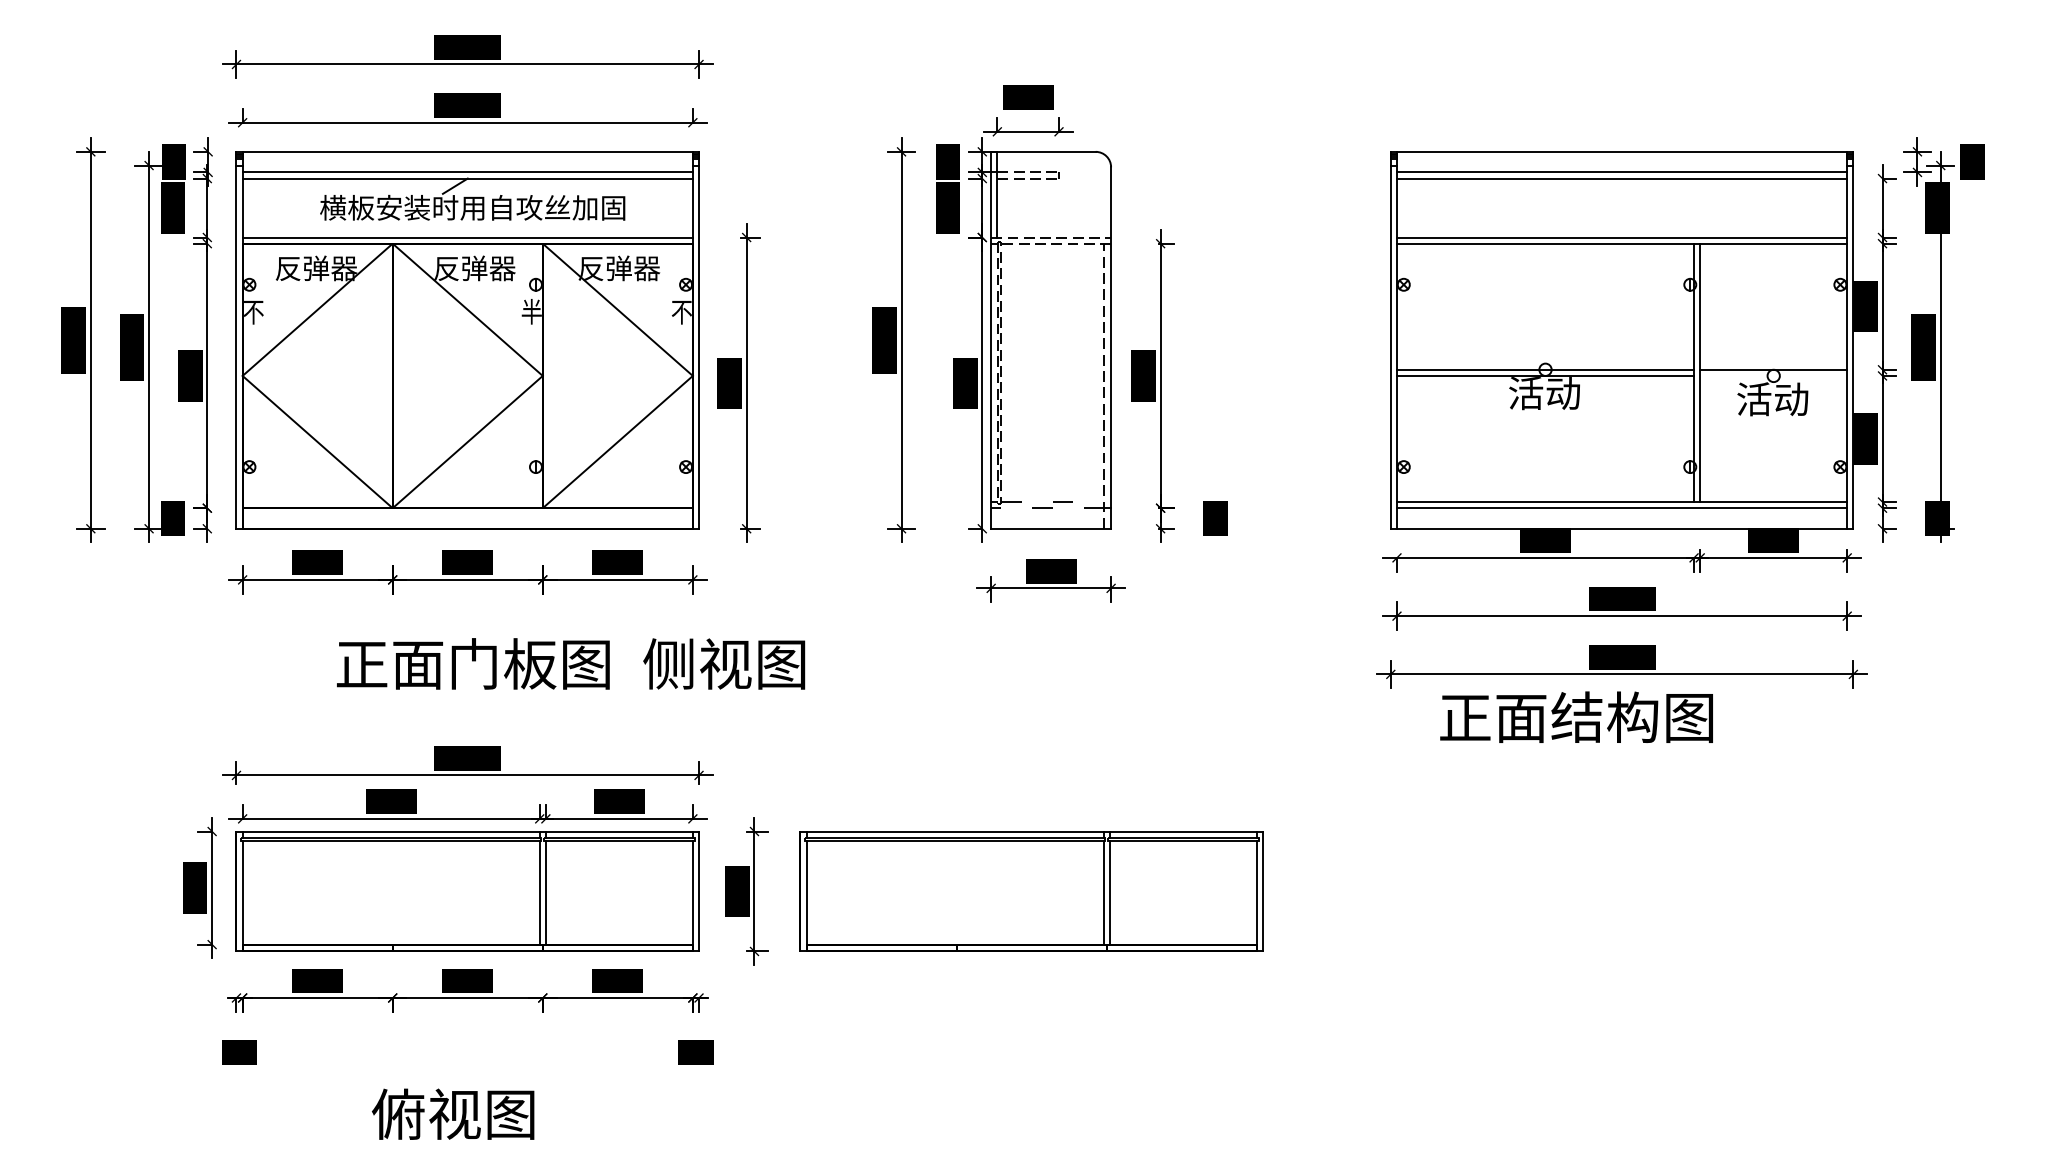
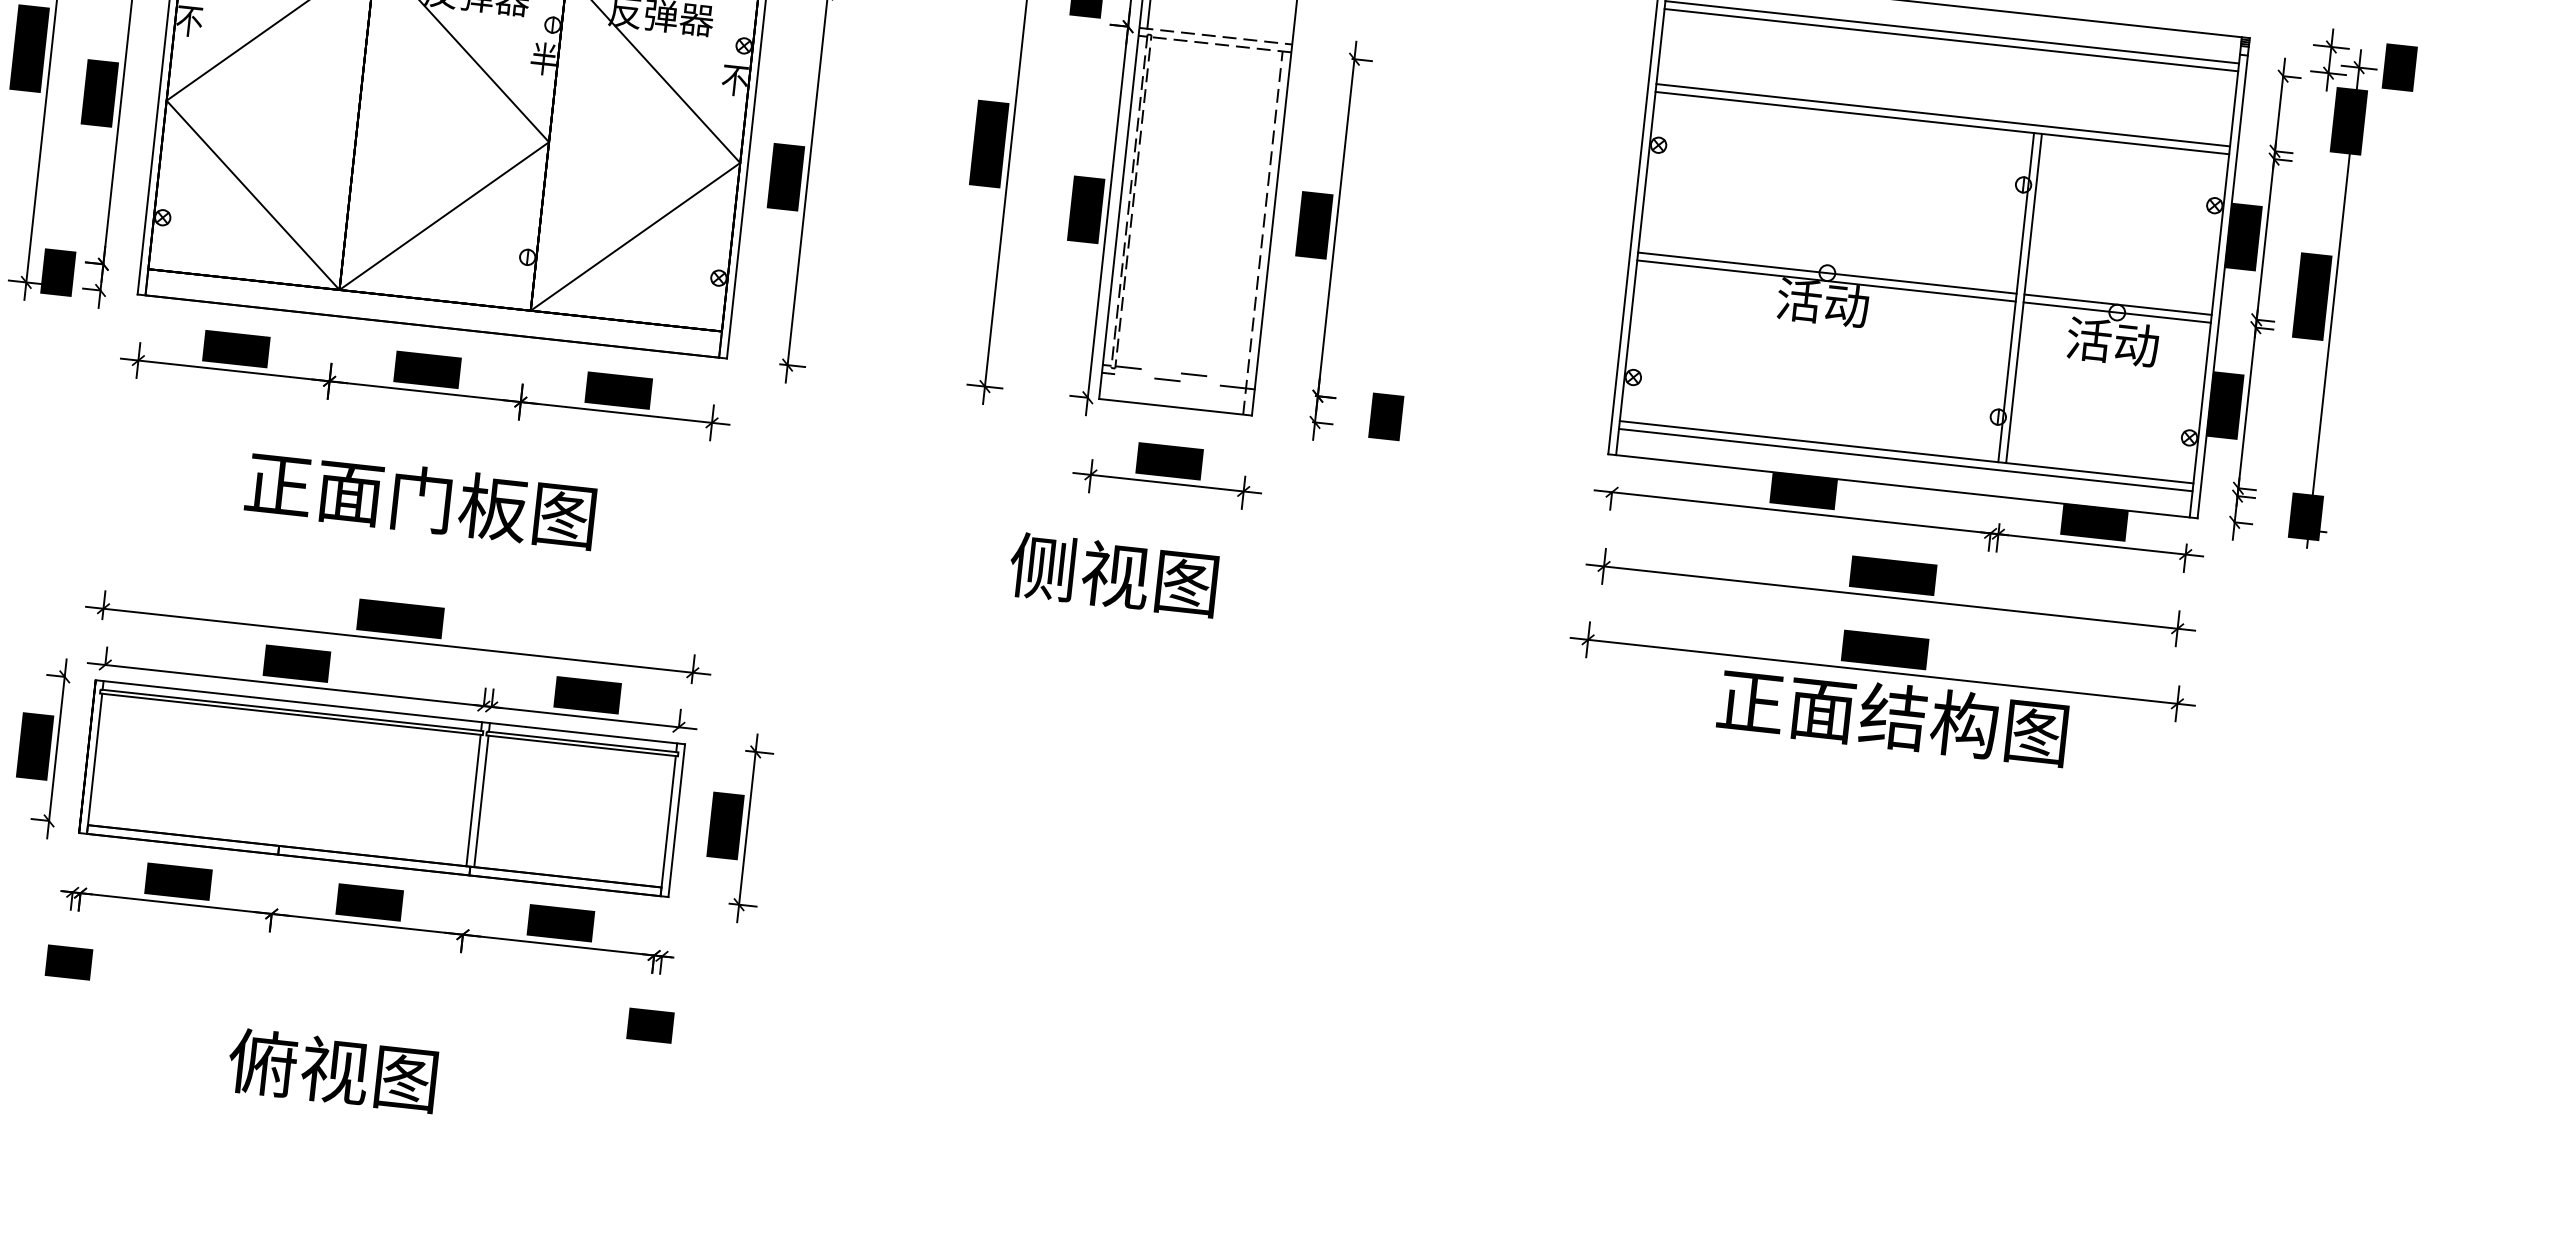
line: (1773, 375) -> (2117, 311), added
text: (724, 663) -> (1114, 574), moved
text: (1576, 716) -> (1892, 715), moved
part: (1031, 891) -> (1100, 866), removed

